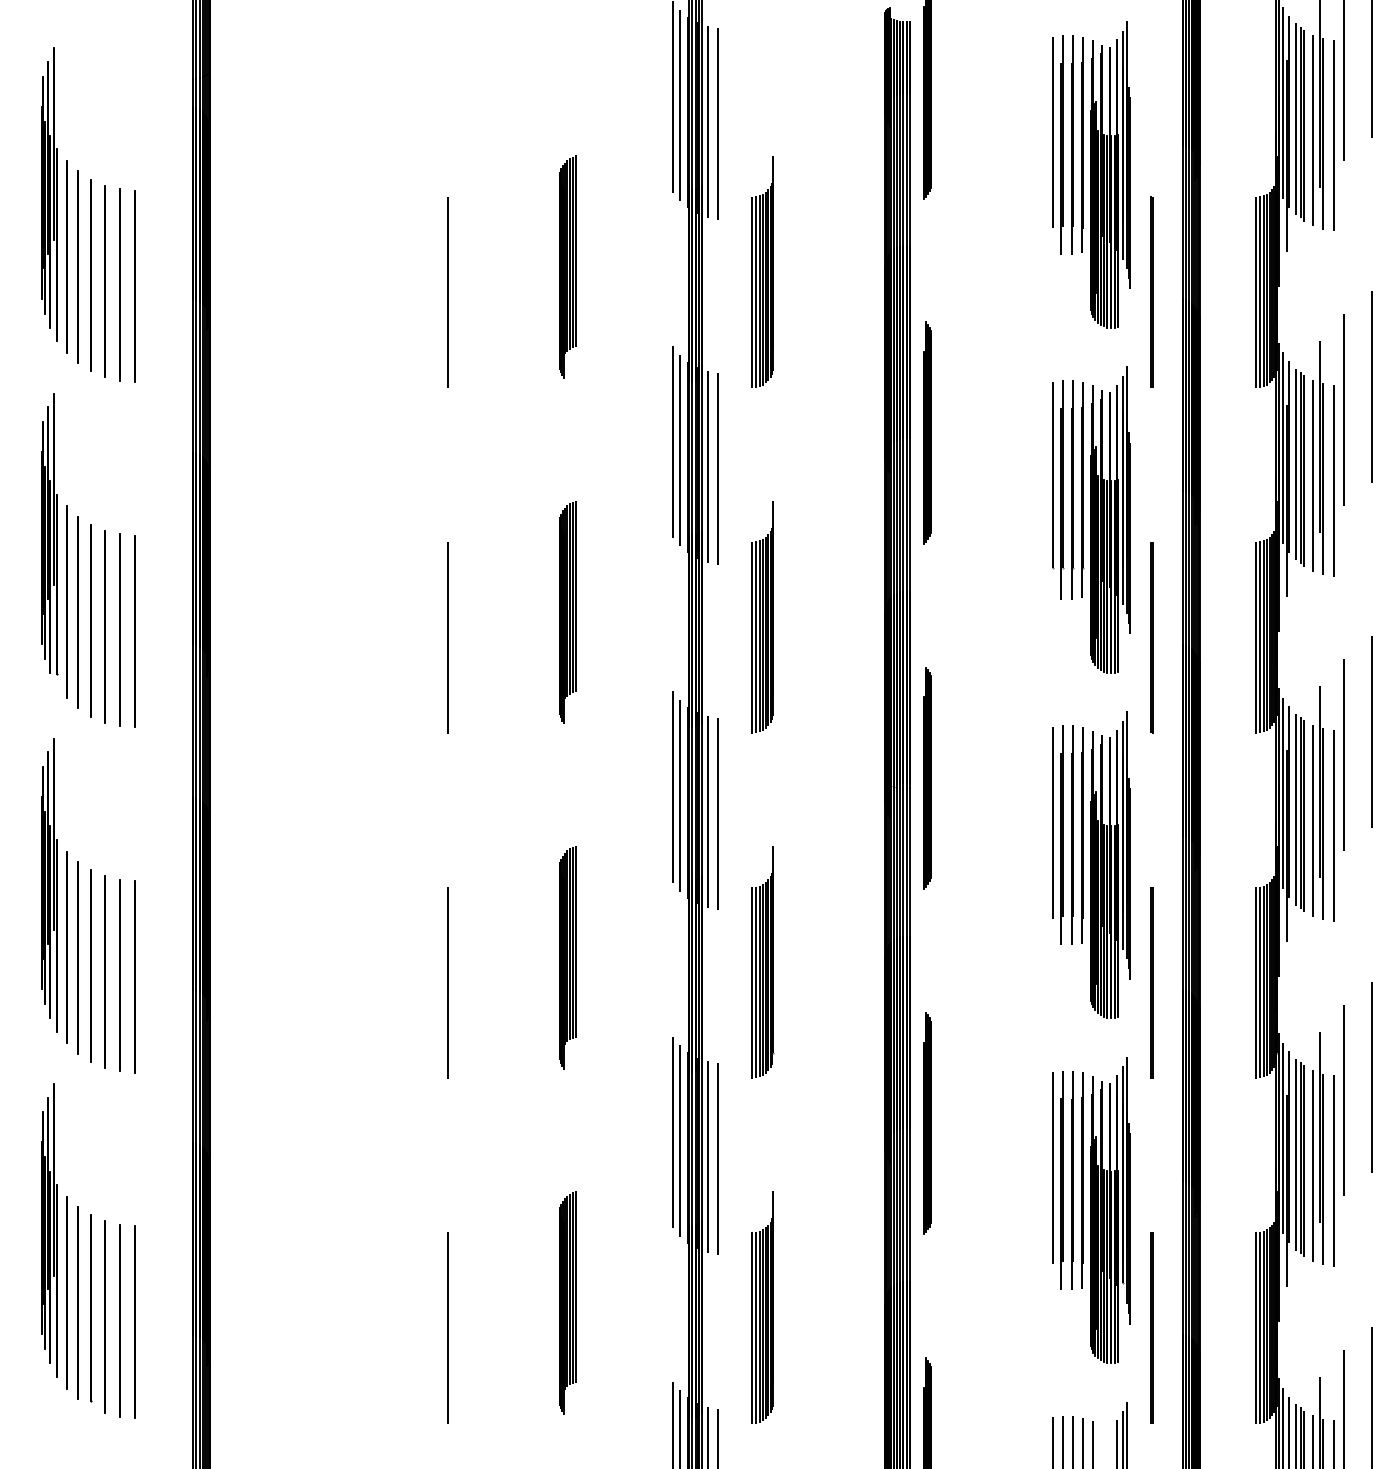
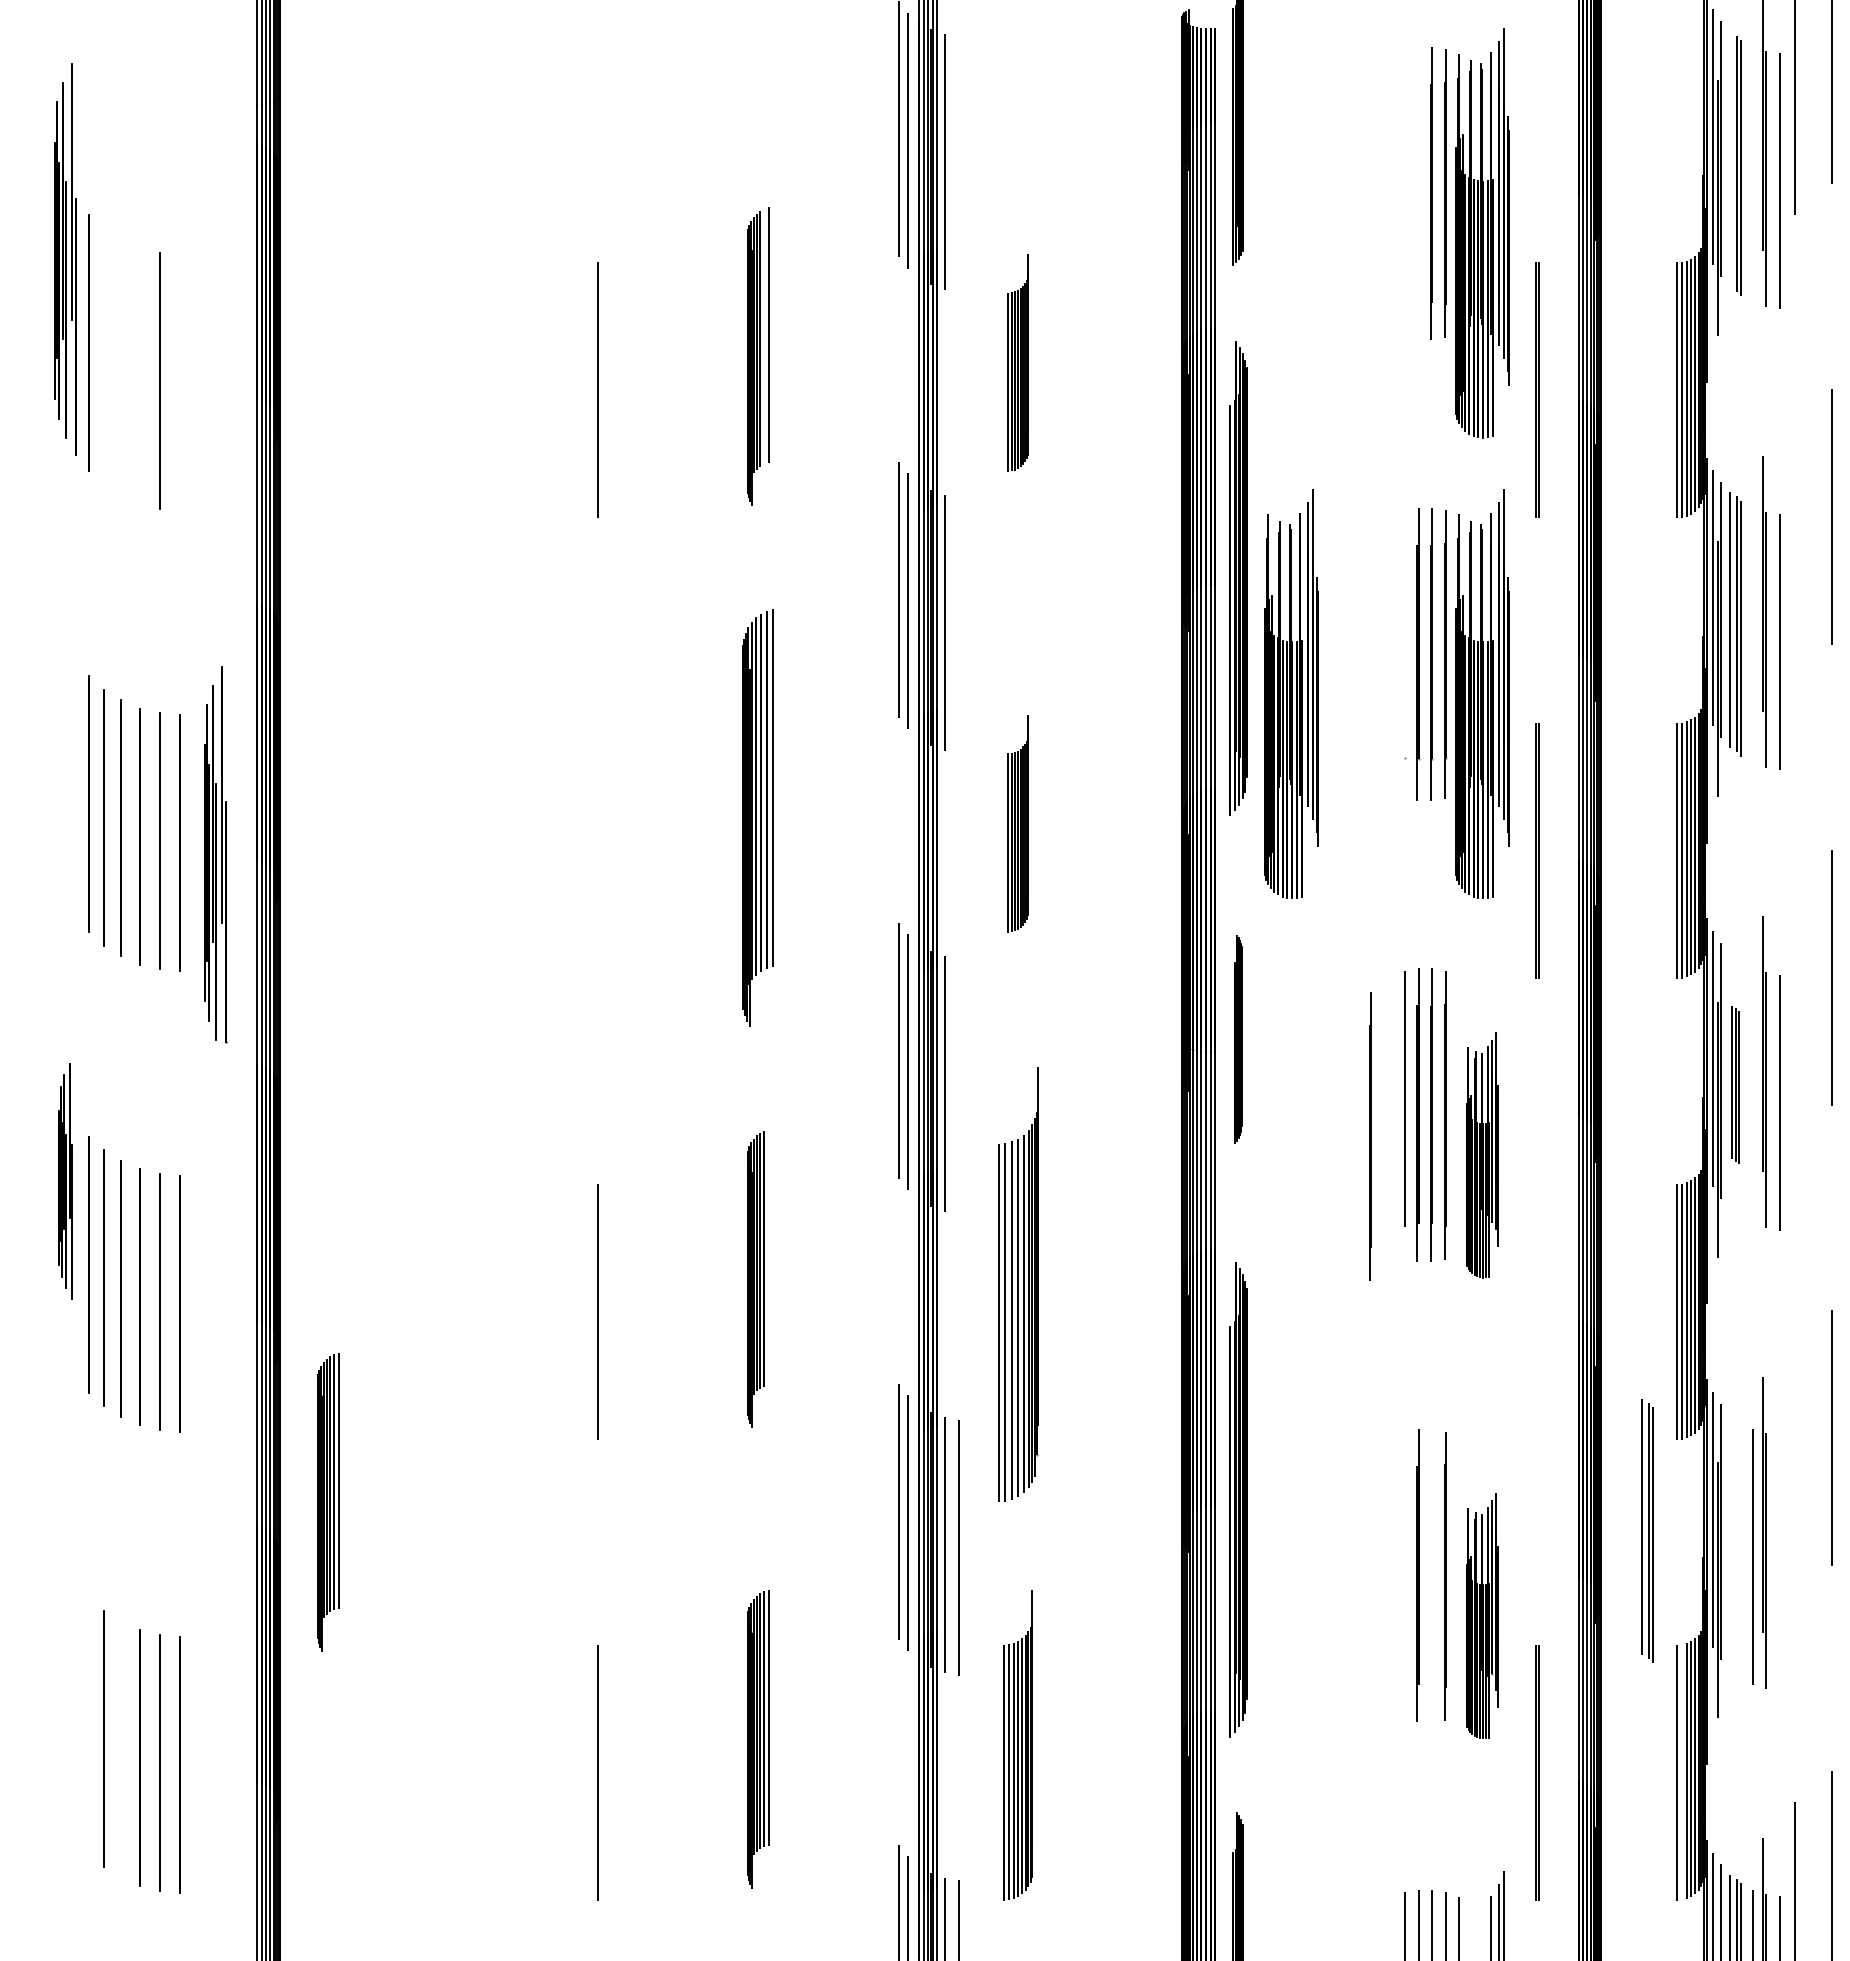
line: (1296, 119) -> (1730, 159), removed
line: (718, 124) -> (958, 165), removed
line: (1313, 130) -> (1753, 174), removed
line: (1052, 132) -> (1405, 176), removed
line: (1061, 145) -> (1417, 193), removed
line: (572, 252) -> (764, 336), removed
line: (77, 267) -> (103, 356), removed
part: (762, 271) -> (1017, 362), size x0.7
line: (90, 275) -> (120, 367), removed
line: (104, 281) -> (139, 375), removed
line: (134, 285) -> (179, 381), removed
line: (1344, 410) -> (1794, 547), removed
part: (927, 432) -> (1237, 577), size x1.6
line: (718, 468) -> (958, 625), removed
line: (1052, 474) -> (1405, 633), removed
line: (1312, 475) -> (1752, 634), removed
part: (967, 519) -> (1291, 693), added
part: (49, 533) -> (215, 854), moved
part: (568, 612) -> (758, 817), size x1.4
part: (762, 616) -> (1017, 823), size x0.7
line: (447, 637) -> (597, 850), removed
line: (1344, 755) -> (1794, 1008), removed
part: (927, 777) -> (1237, 1038), size x0.7
part: (1300, 812) -> (1735, 1084), size x0.6
line: (718, 813) -> (958, 1086), removed
line: (1312, 820) -> (1752, 1095), removed
line: (1026, 851) -> (1370, 1136), added
part: (1110, 864) -> (1482, 1154), size x0.6
part: (49, 885) -> (65, 1181), size x0.6
line: (575, 941) -> (768, 1257), removed
part: (763, 962) -> (1018, 1284), size x1.4
line: (1151, 982) -> (1536, 1311), removed
line: (1344, 1100) -> (1794, 1469), removed
part: (927, 1123) -> (1237, 1499), size x1.6
part: (246, 1125) -> (328, 1502), added
part: (1300, 1157) -> (1647, 1530), moved
line: (1052, 1168) -> (1405, 1559), removed
line: (1333, 1170) -> (1779, 1562), removed
line: (1072, 1180) -> (1431, 1575), removed
part: (1110, 1210) -> (1482, 1615), size x0.6
part: (49, 1230) -> (65, 1642), removed
line: (66, 1292) -> (88, 1725), removed
line: (91, 1308) -> (121, 1746), removed
line: (1260, 1327) -> (1682, 1772), removed

